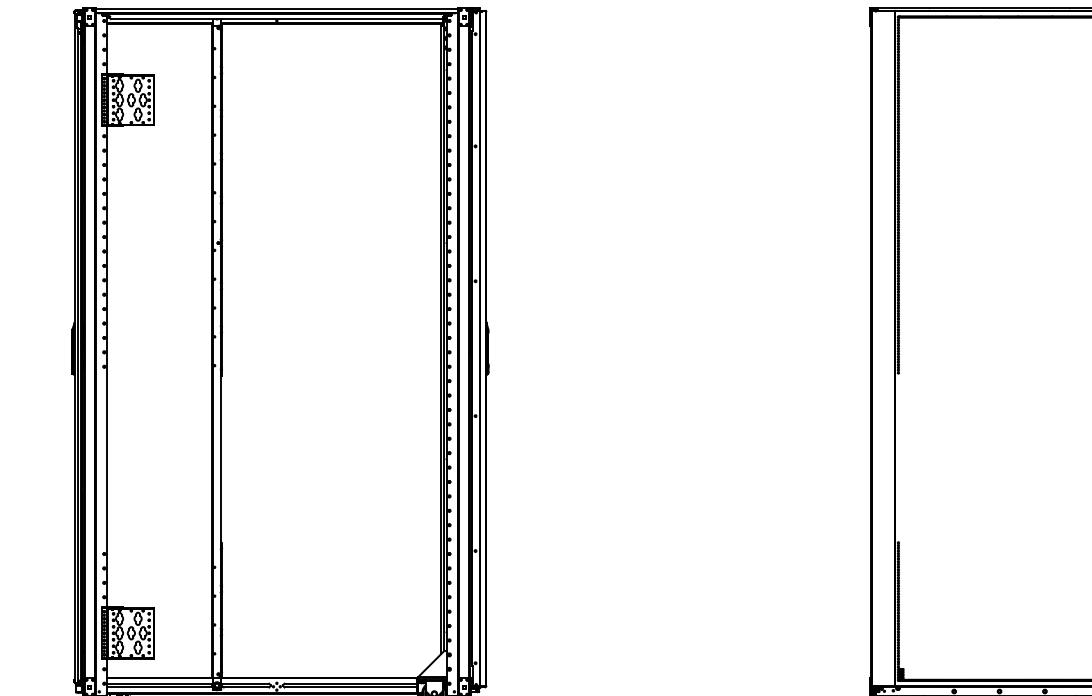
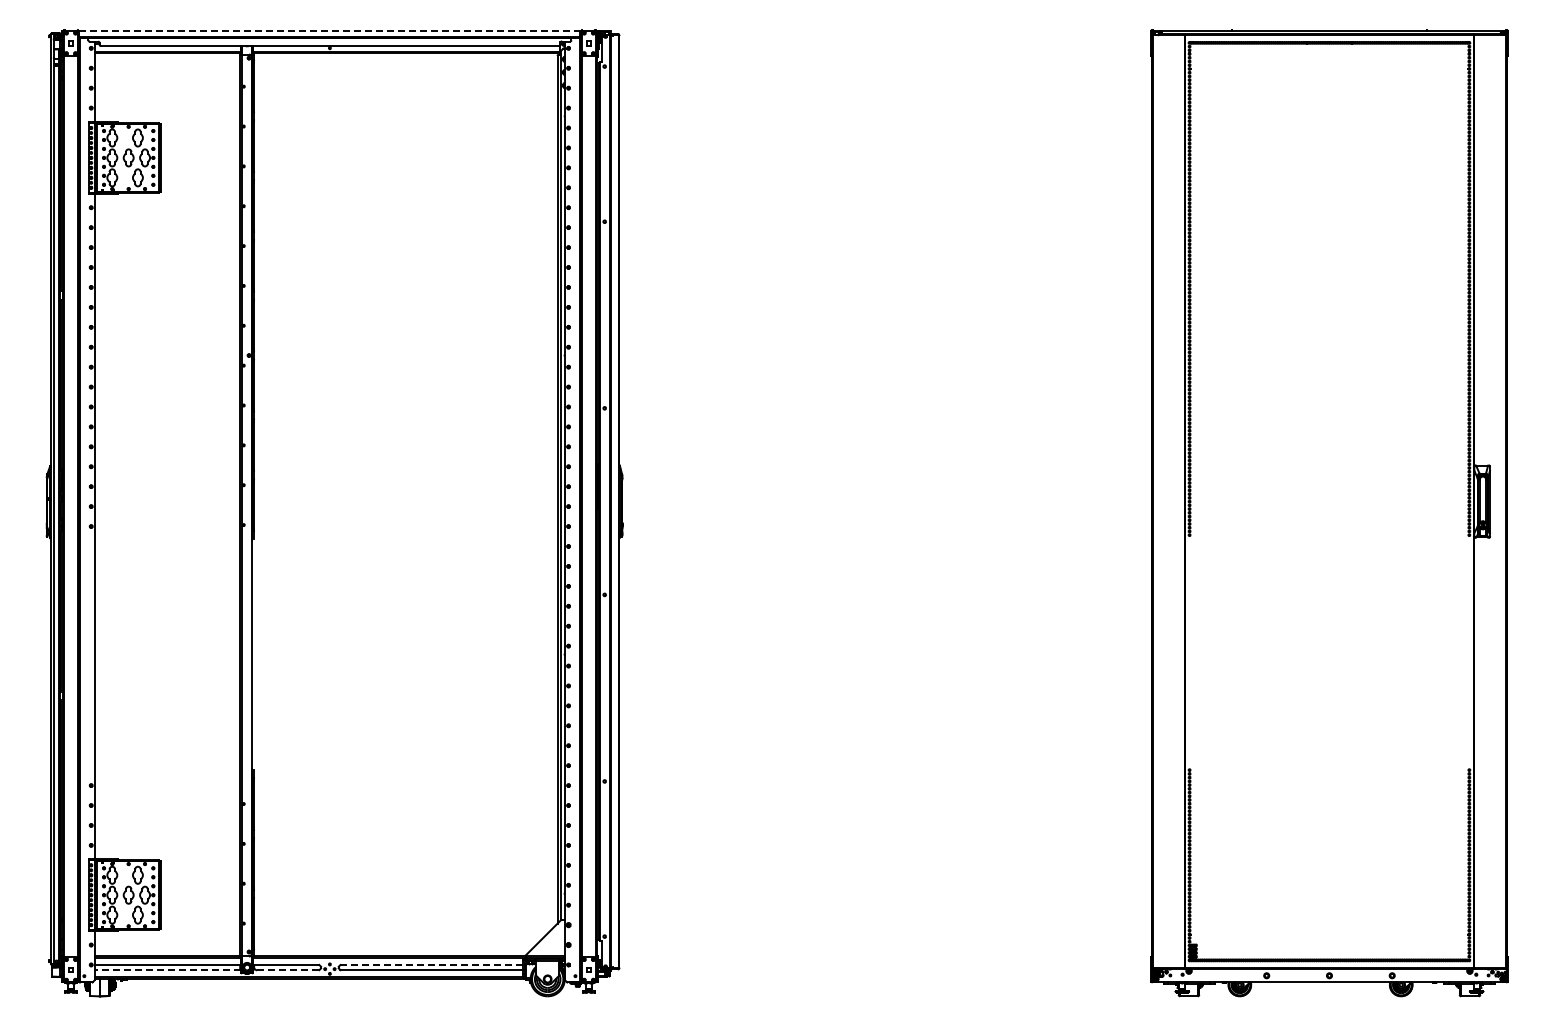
line: (277, 8) -> (330, 31), solid -> dashed
line: (351, 684) -> (432, 965), solid -> dashed
line: (159, 687) -> (167, 970), solid -> dashed
line: (244, 687) -> (285, 970), solid -> dashed

